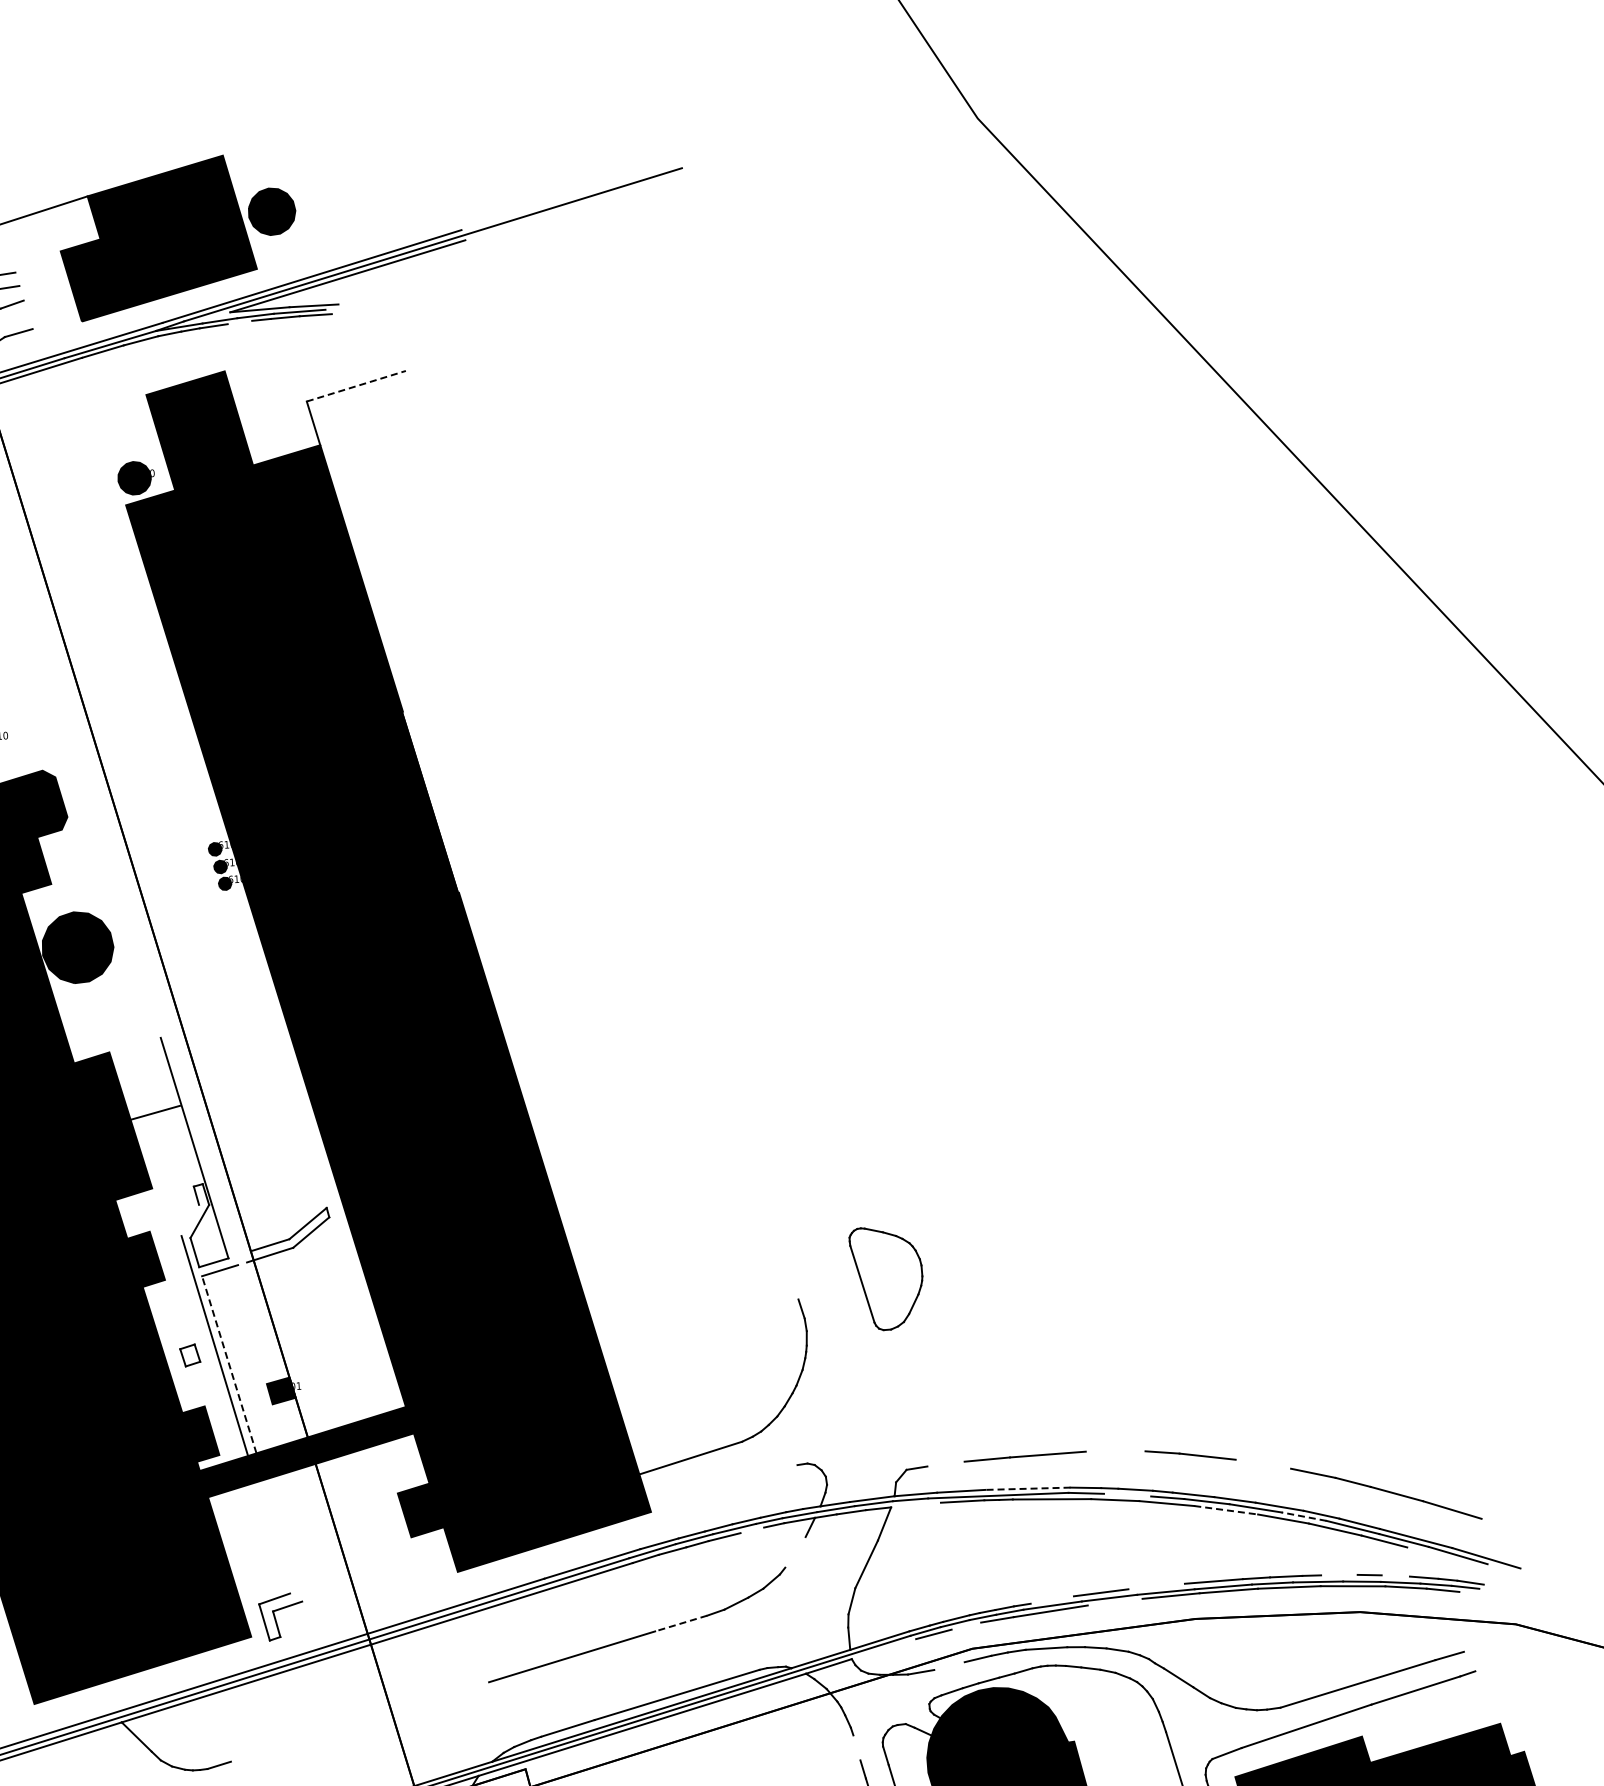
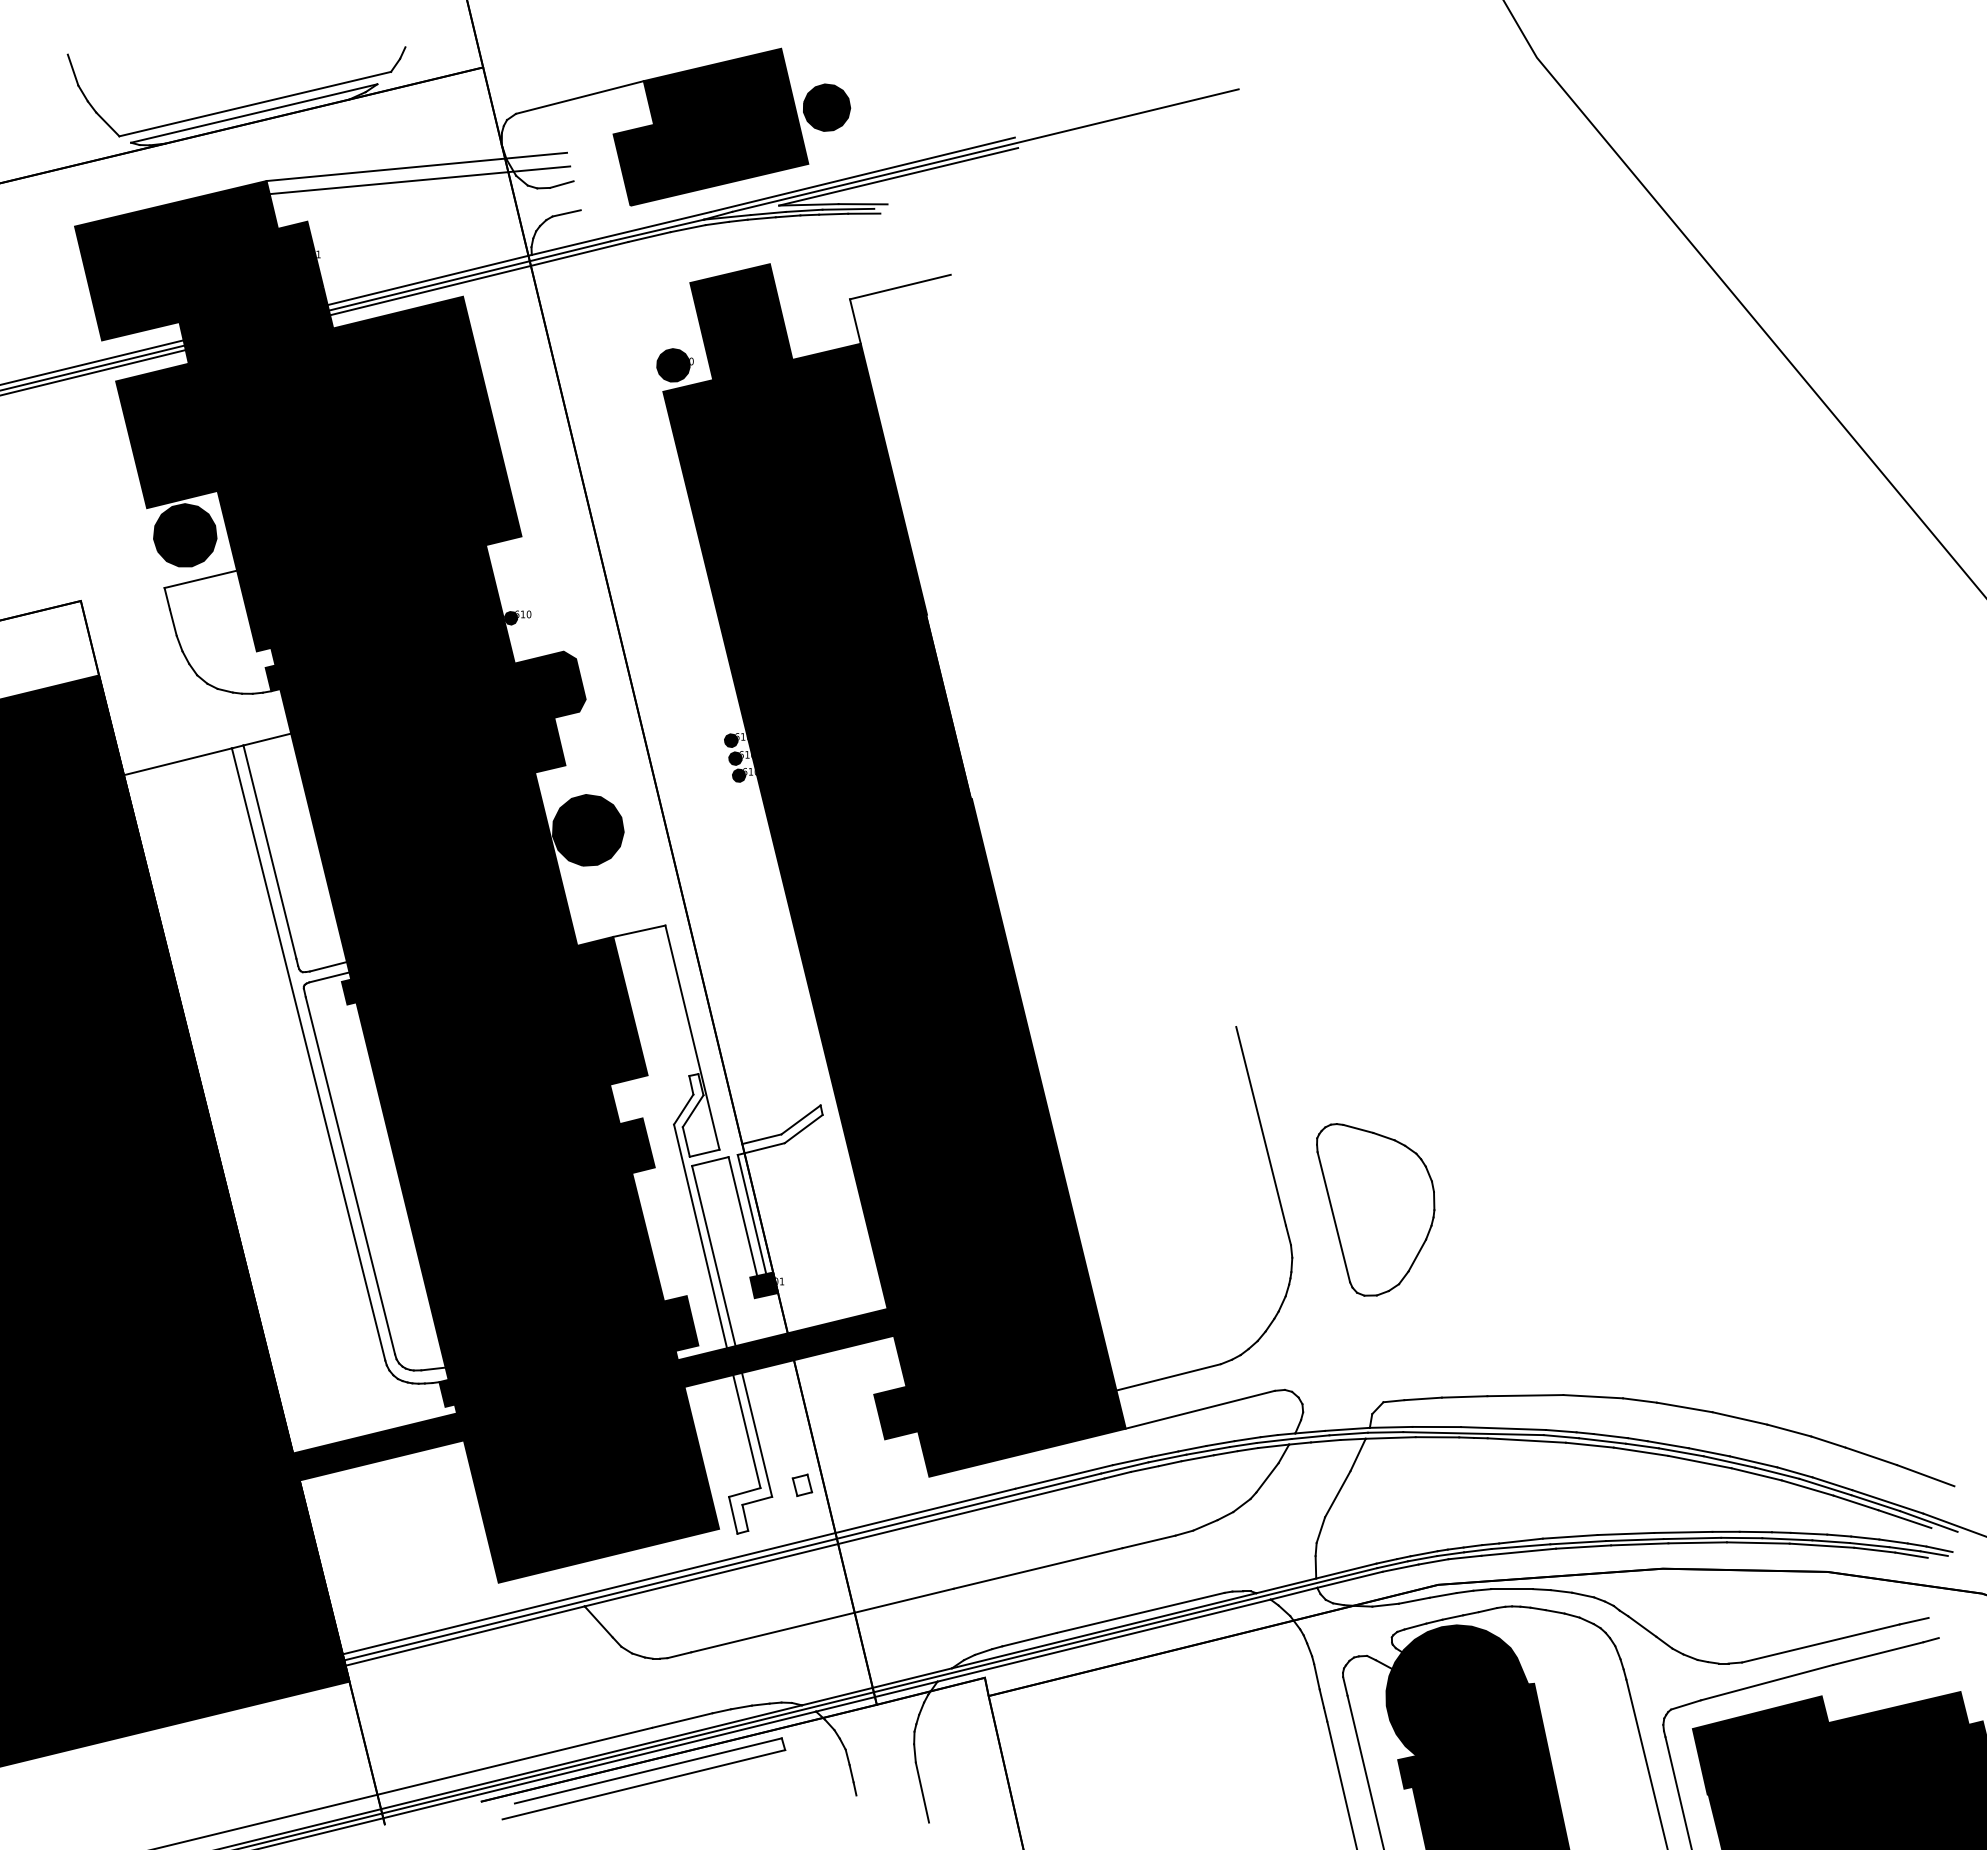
line: (239, 322) -> (787, 216), added
line: (356, 386) -> (900, 287), dashed -> solid
line: (154, 1112) -> (639, 930), moved
line: (767, 1202) -> (1260, 1126), added
line: (190, 1220) -> (683, 1109), added
part: (886, 1277) -> (1375, 1209), size x1.67
line: (264, 1321) -> (751, 1214), added
line: (255, 1323) -> (742, 1216), added
part: (190, 1354) -> (802, 1484), moved
line: (228, 1365) -> (713, 1256), dashed -> solid
line: (1115, 1451) -> (1593, 1396), added
line: (945, 1463) -> (1422, 1398), added
line: (1262, 1464) -> (1739, 1418), added
line: (723, 1488) -> (1199, 1409), added
line: (1028, 1488) -> (1503, 1428), dashed -> solid
line: (1127, 1494) -> (1602, 1440), added
line: (915, 1504) -> (1390, 1437), added
line: (1226, 1510) -> (1700, 1462), dashed -> solid
line: (1304, 1516) -> (1777, 1473), dashed -> solid
line: (752, 1530) -> (1225, 1453), added
line: (272, 1537) -> (746, 1431), added
line: (283, 1540) -> (757, 1434), added
line: (795, 1552) -> (1267, 1477), added
line: (1433, 1555) -> (1904, 1519), added
line: (1338, 1574) -> (1808, 1533), added
line: (1395, 1575) -> (1865, 1537), added
line: (1156, 1586) -> (1625, 1533), added
line: (1051, 1599) -> (1520, 1540), added
line: (1115, 1601) -> (1583, 1546), added
line: (680, 1624) -> (1148, 1542), dashed -> solid
line: (966, 1625) -> (1433, 1561), added
line: (883, 1648) -> (1349, 1579), added
line: (948, 1665) -> (1413, 1600), added
line: (360, 1721) -> (822, 1620), added
line: (856, 1747) -> (1316, 1676), added

